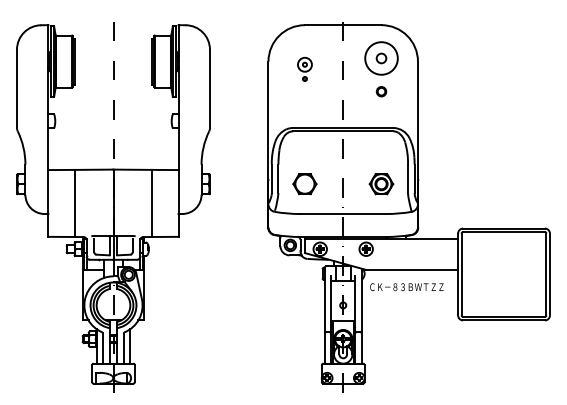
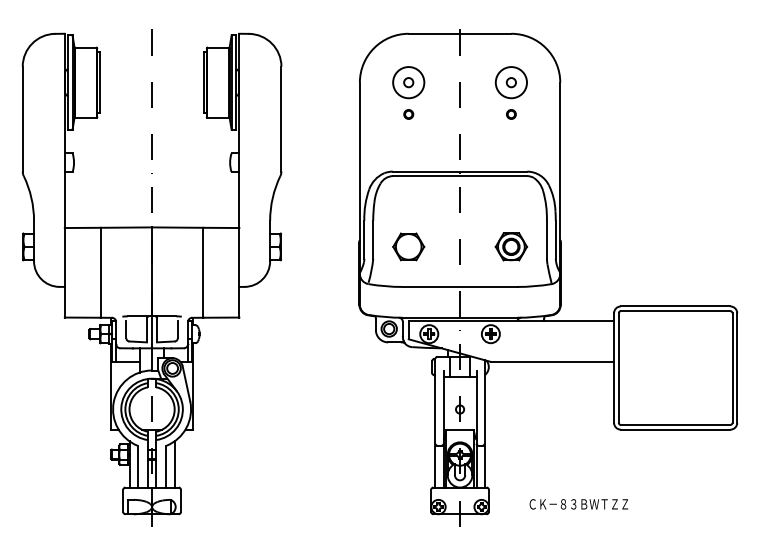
part: (304, 69) -> (408, 93), size x1.67
part: (381, 69) -> (511, 93), size x0.71
text: (406, 287) -> (578, 504), moved

